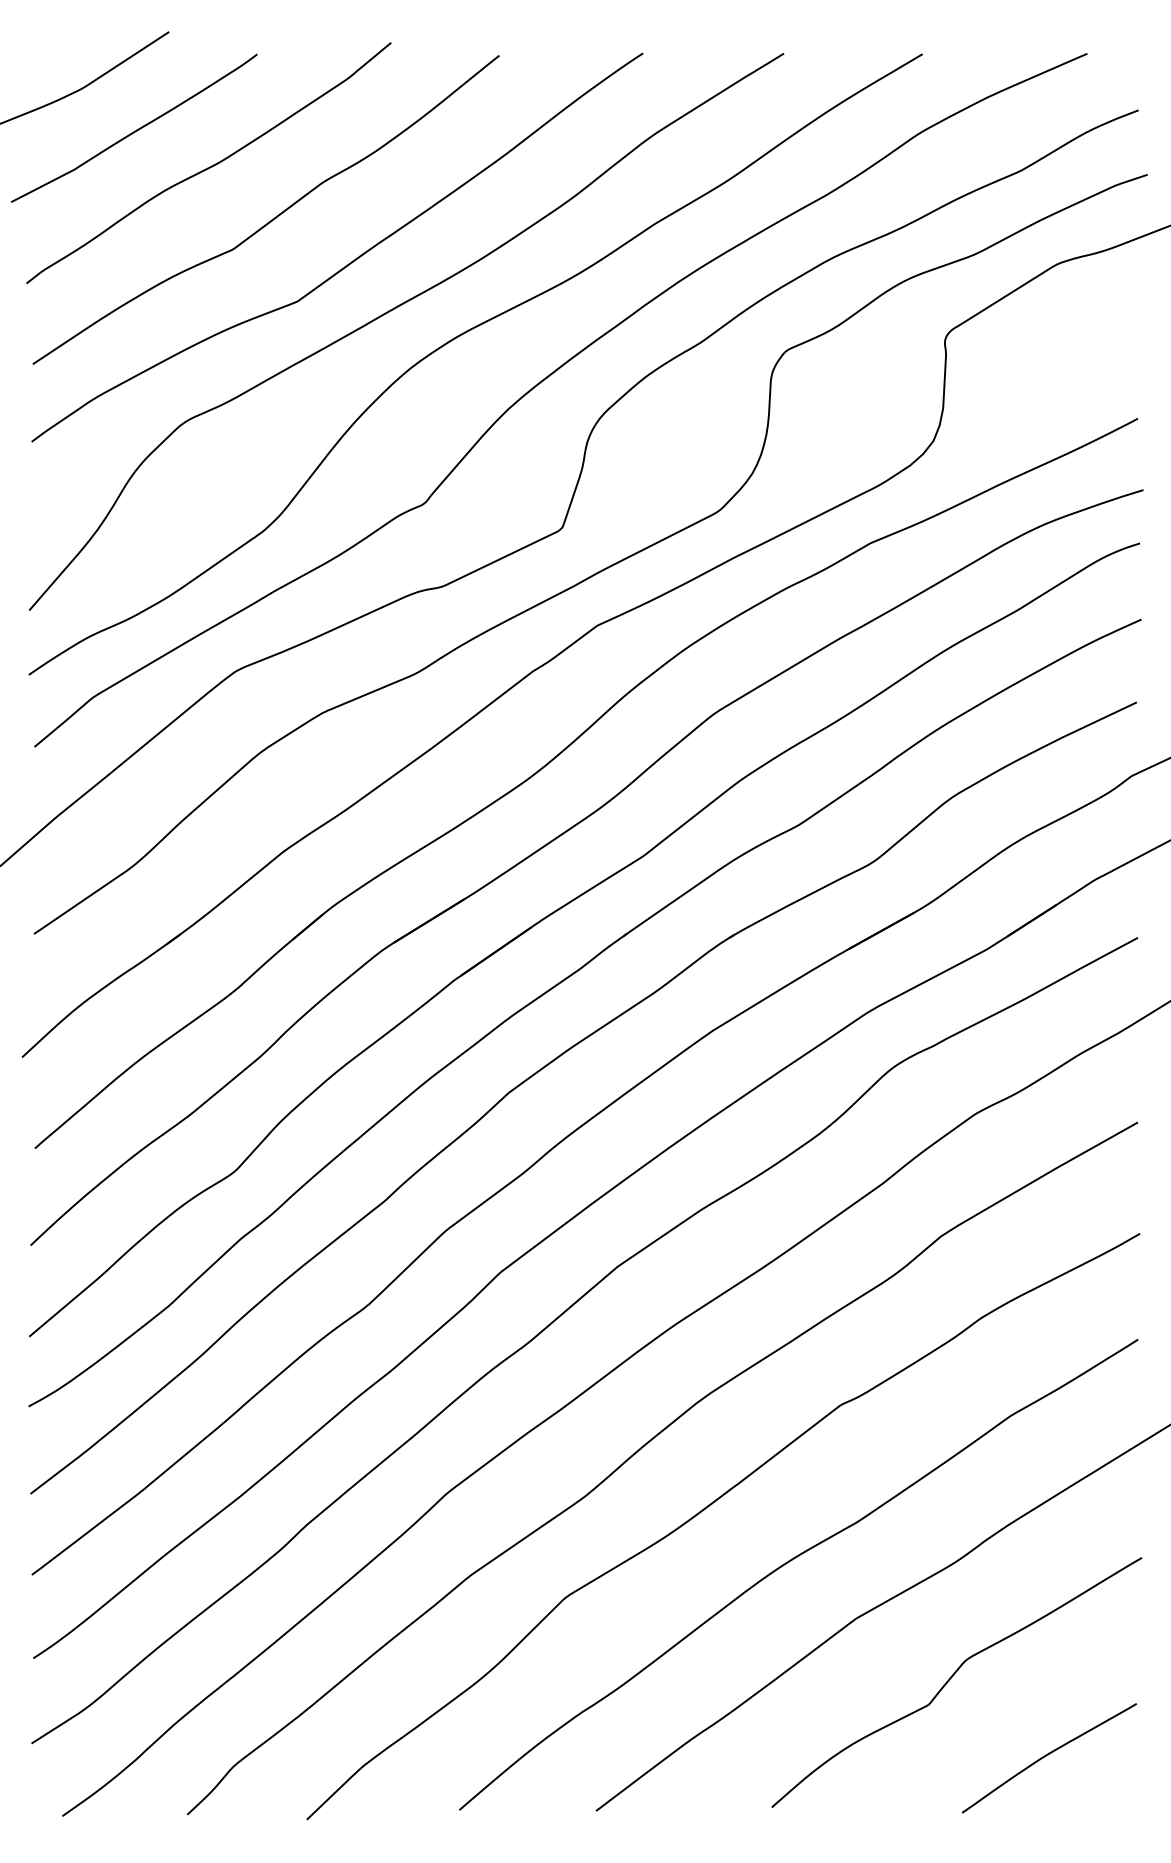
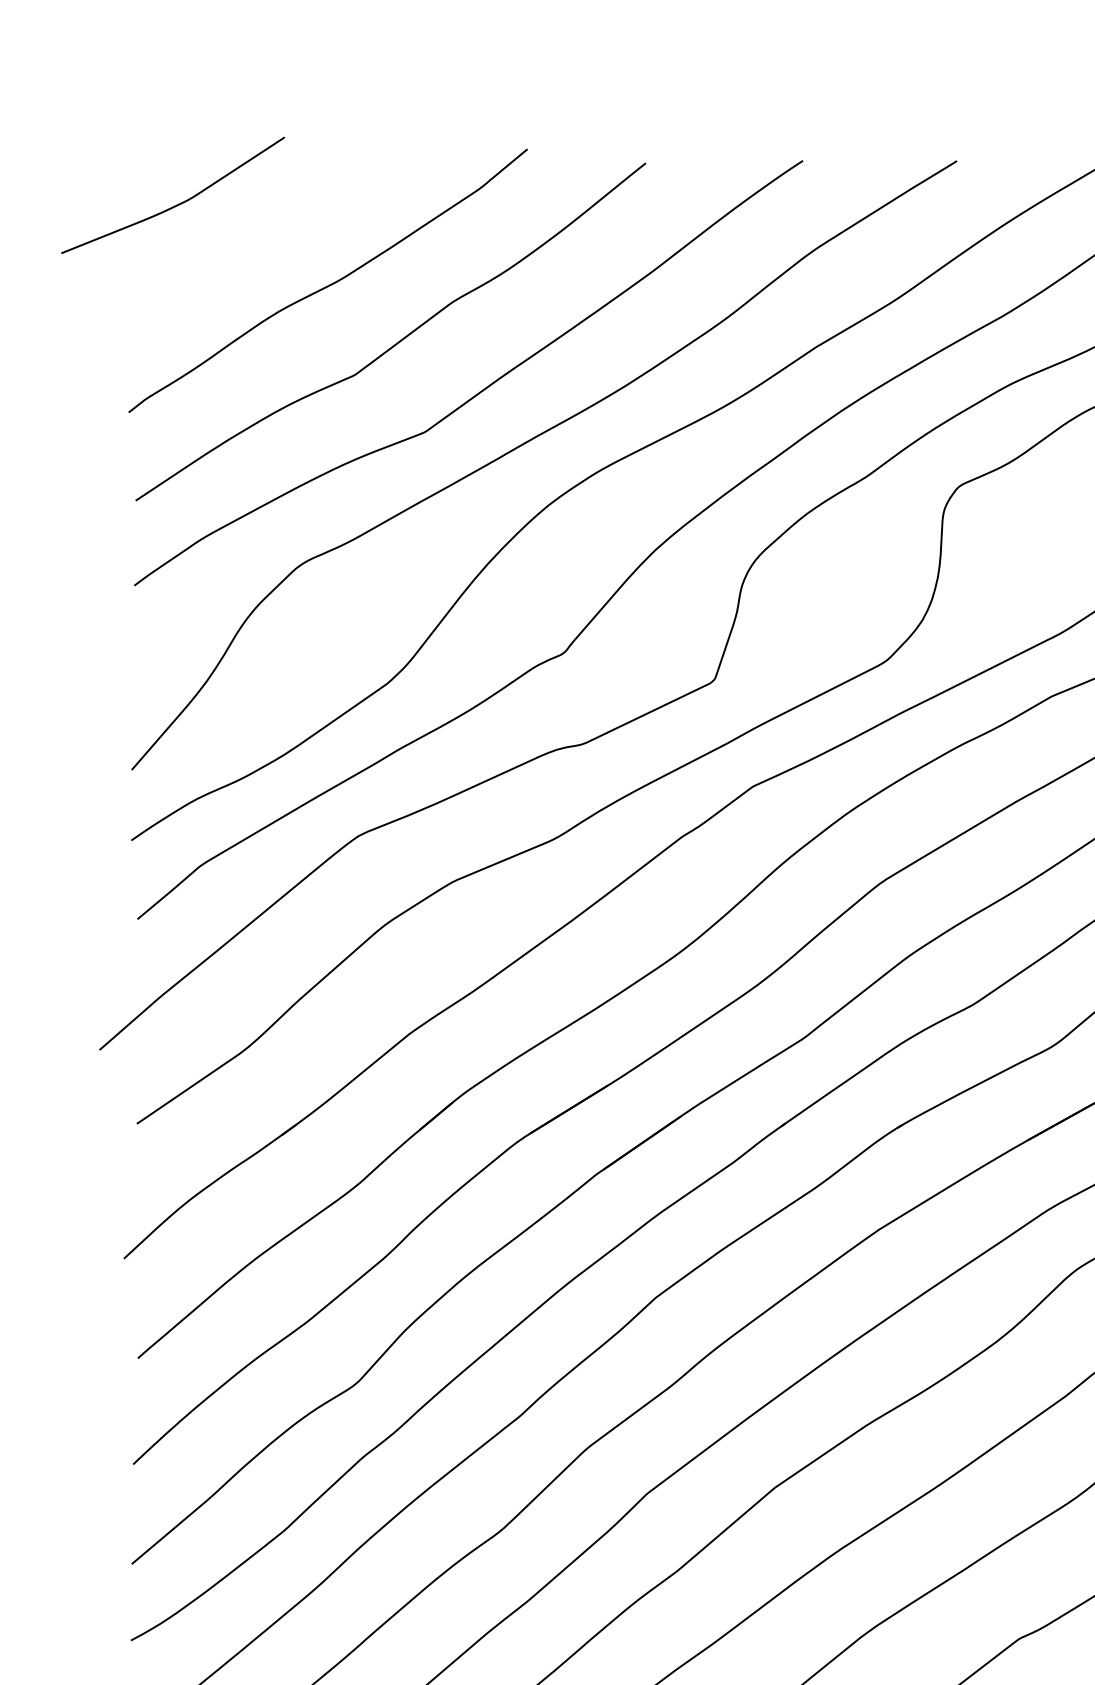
curve: (134, 130) -> (246, 245), removed

